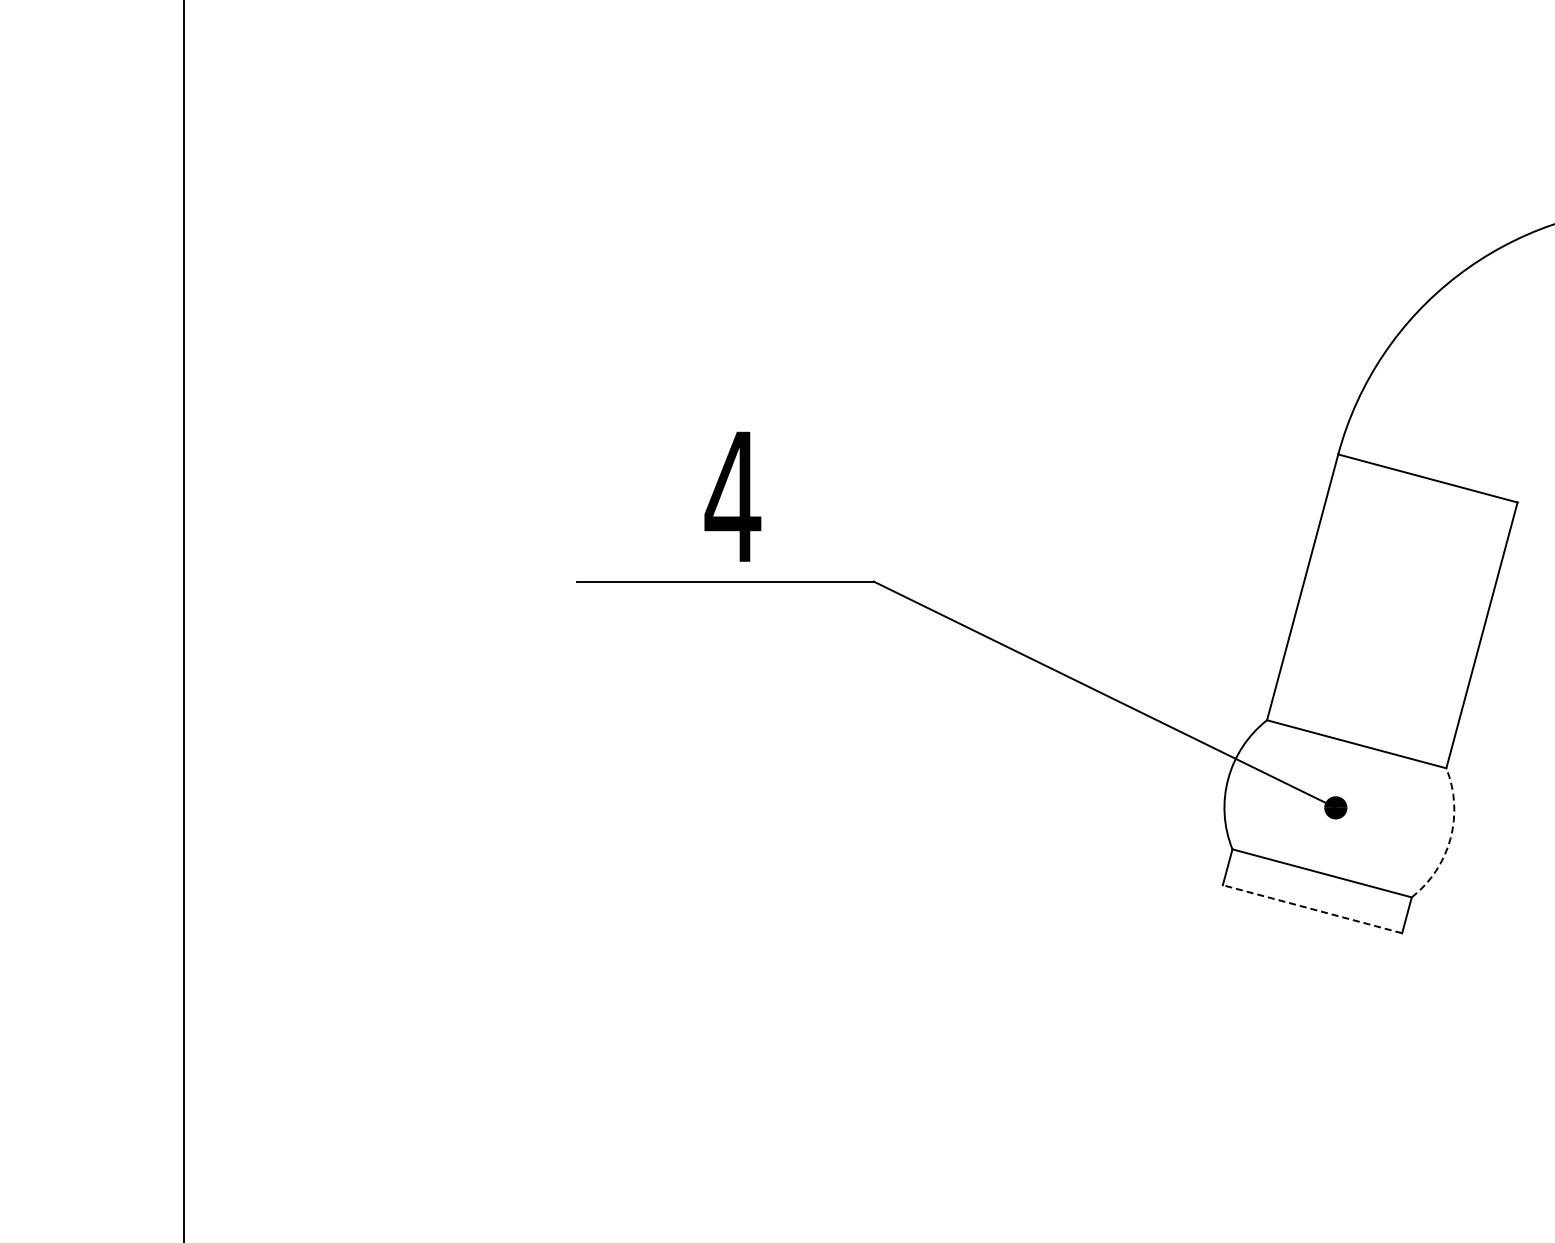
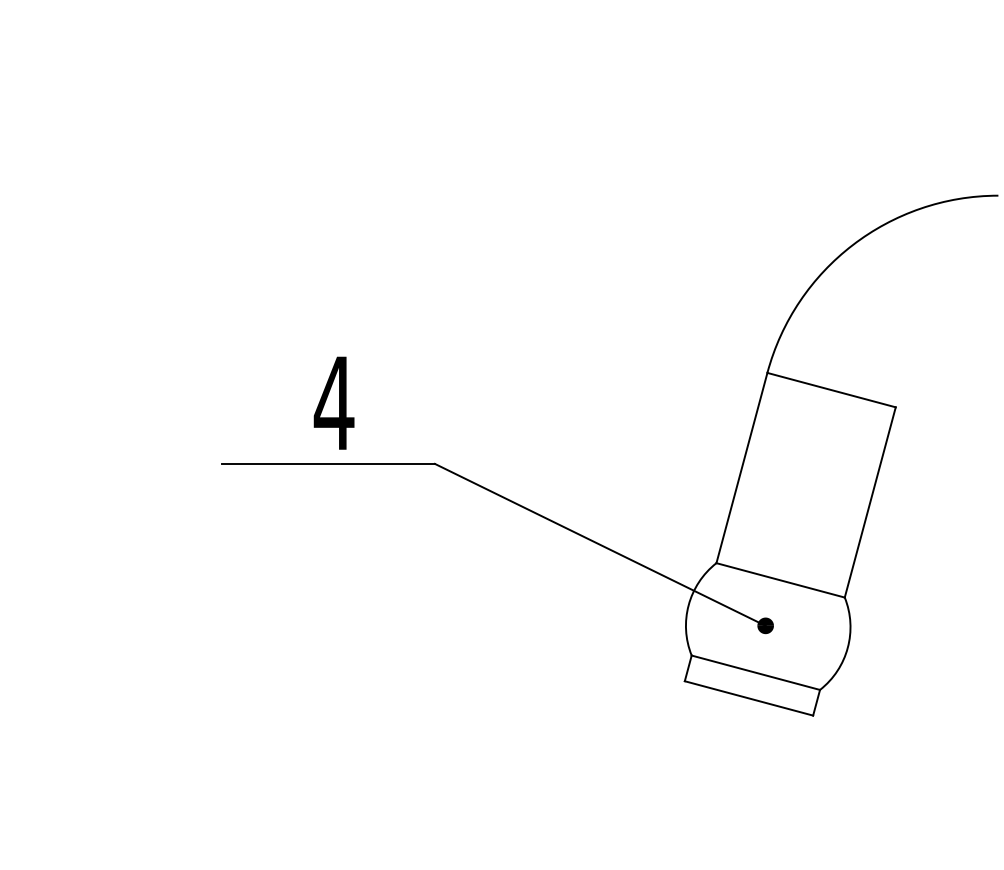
arc: (1450, 838) -> (847, 647), dashed -> solid
line: (1312, 909) -> (748, 698), dashed -> solid

